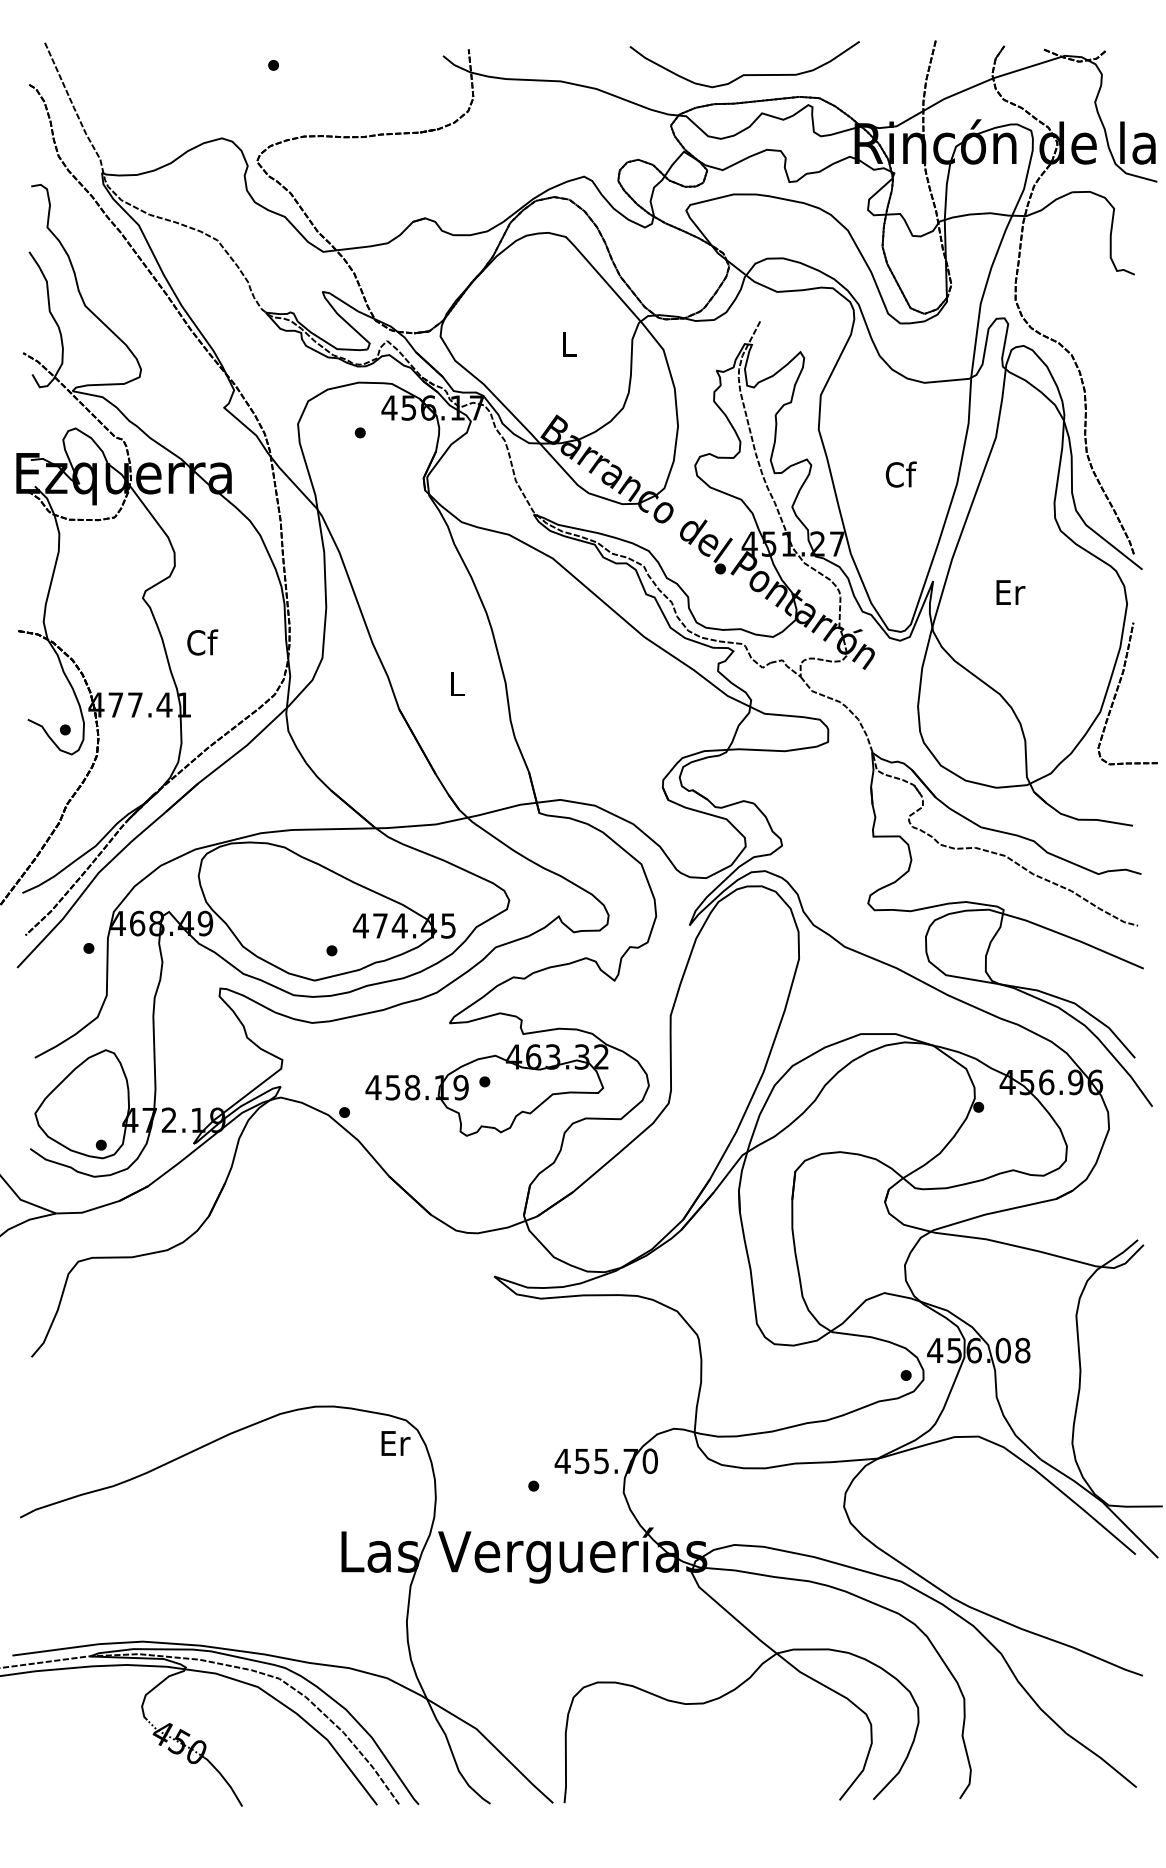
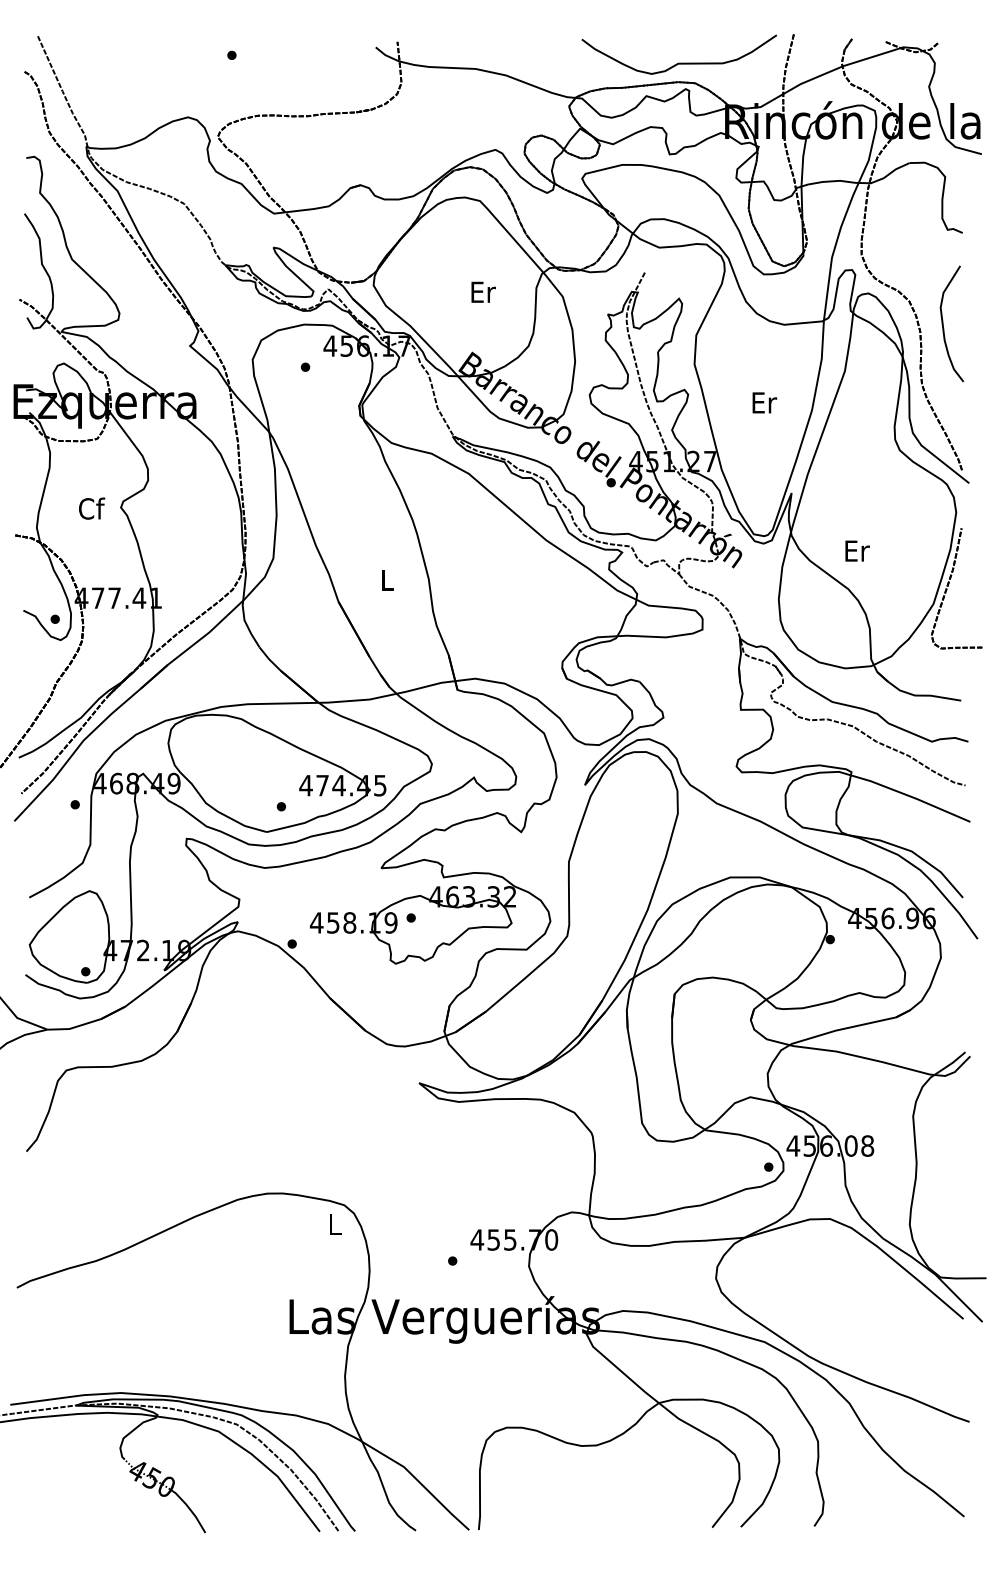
curve: (744, 74) -> (679, 63), moved
text: (570, 344) -> (483, 292), L -> Er
curve: (1112, 382) -> (943, 324), added
text: (900, 474) -> (763, 402), Cf -> Er
text: (1010, 592) -> (857, 551), moved
text: (202, 642) -> (91, 508), moved
text: (395, 1443) -> (335, 1224), Er -> L

